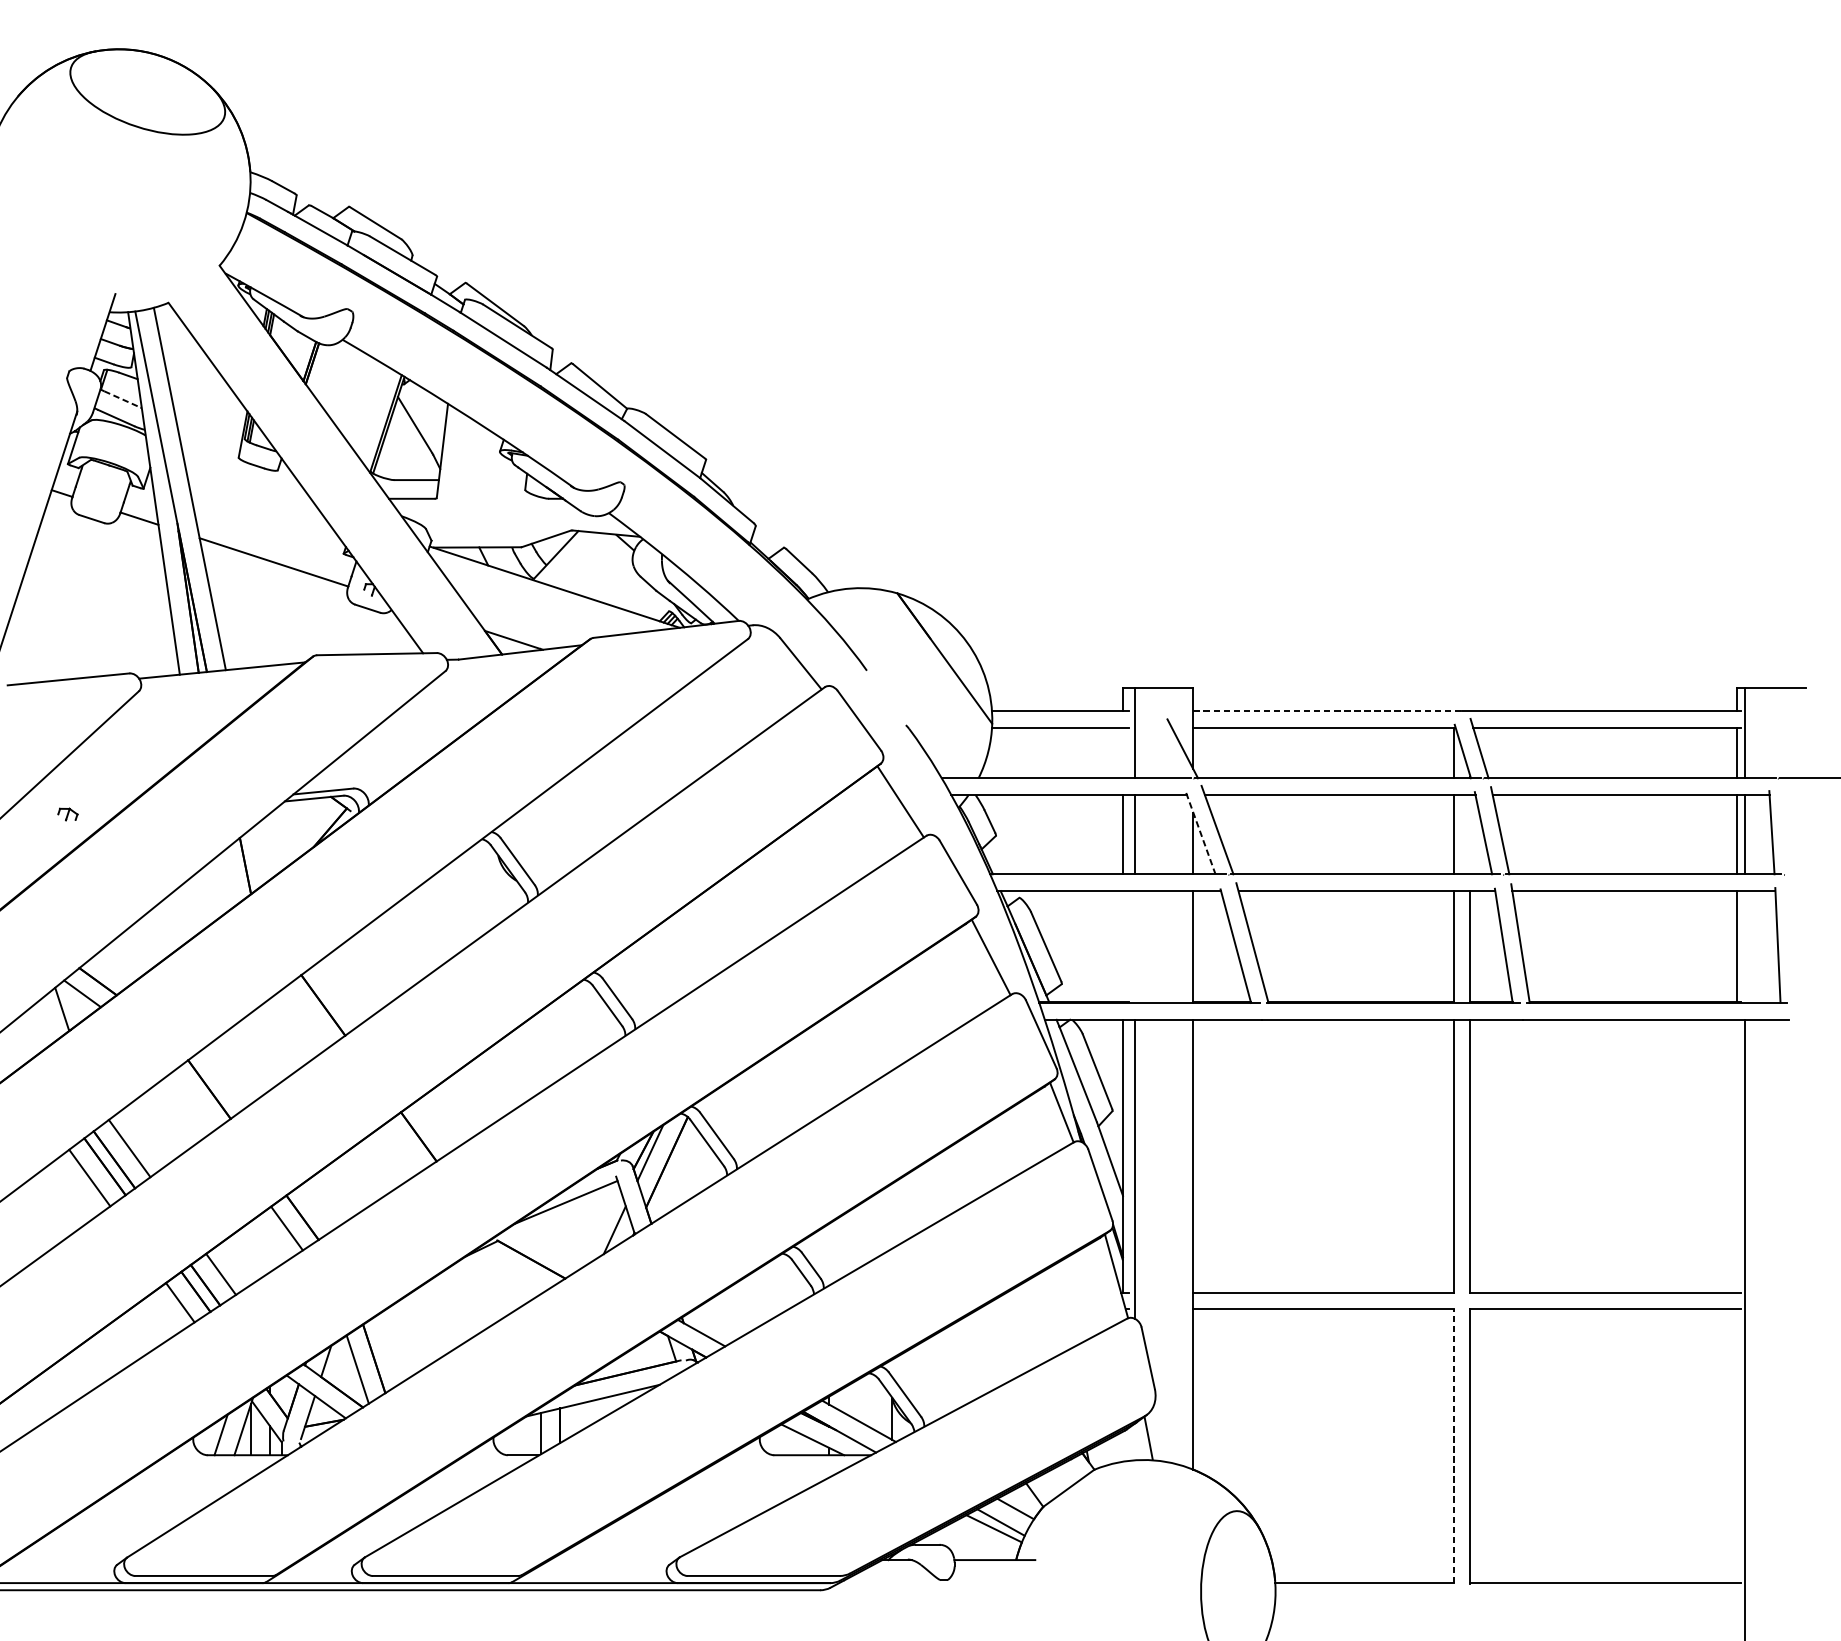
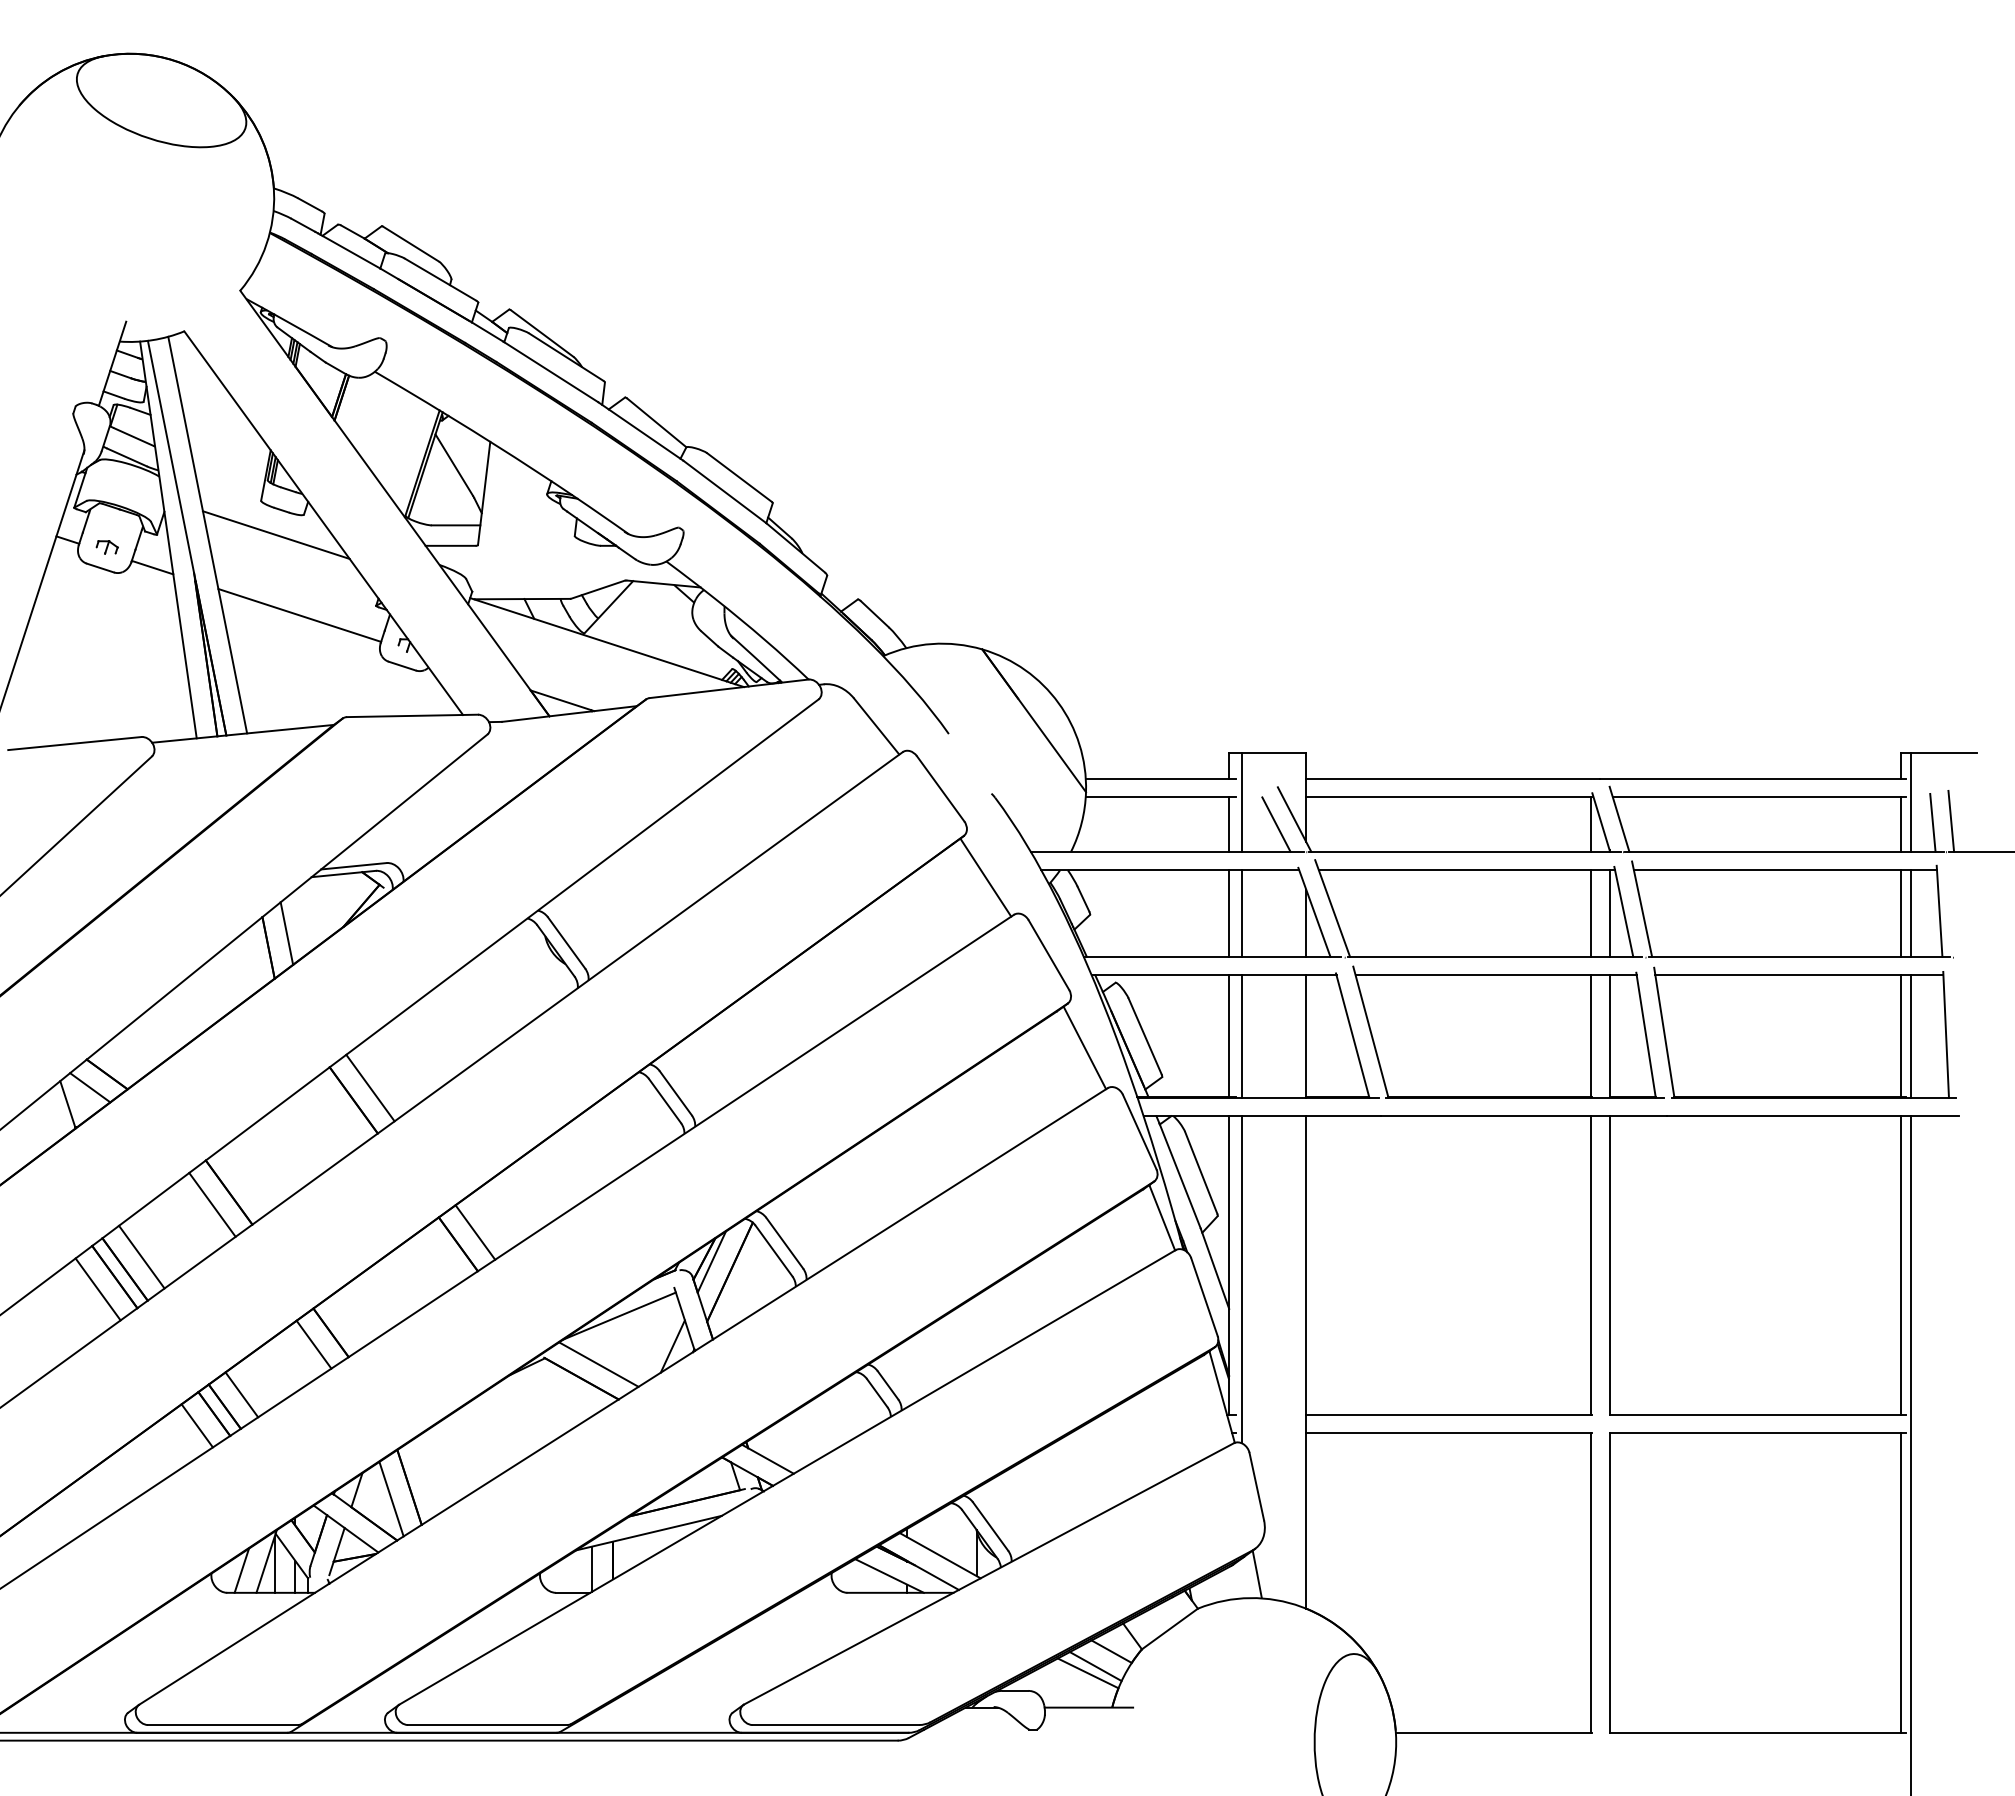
line: (122, 399) -> (133, 437), dashed -> solid
line: (251, 488) -> (275, 534), added
line: (1327, 711) -> (1453, 778), dashed -> solid
line: (1782, 749) -> (1951, 820), added
line: (1765, 751) -> (1932, 822), added
line: (1123, 752) -> (1229, 823), added
line: (1166, 753) -> (1276, 824), added
part: (67, 814) -> (106, 547), moved
line: (1200, 833) -> (1314, 912), dashed -> solid
line: (1470, 834) -> (1609, 913), added
line: (261, 852) -> (286, 933), added
line: (1123, 946) -> (1229, 1035), added
line: (1135, 947) -> (1242, 1036), added
line: (1745, 947) -> (1910, 1036), added
line: (338, 993) -> (370, 1087), added
line: (194, 1100) -> (212, 1204), added
line: (434, 1126) -> (475, 1232), added
line: (1736, 1156) -> (1900, 1265), added
line: (546, 1246) -> (598, 1364), added
line: (1736, 1445) -> (1900, 1582), added
line: (1453, 1446) -> (1591, 1583), dashed -> solid

